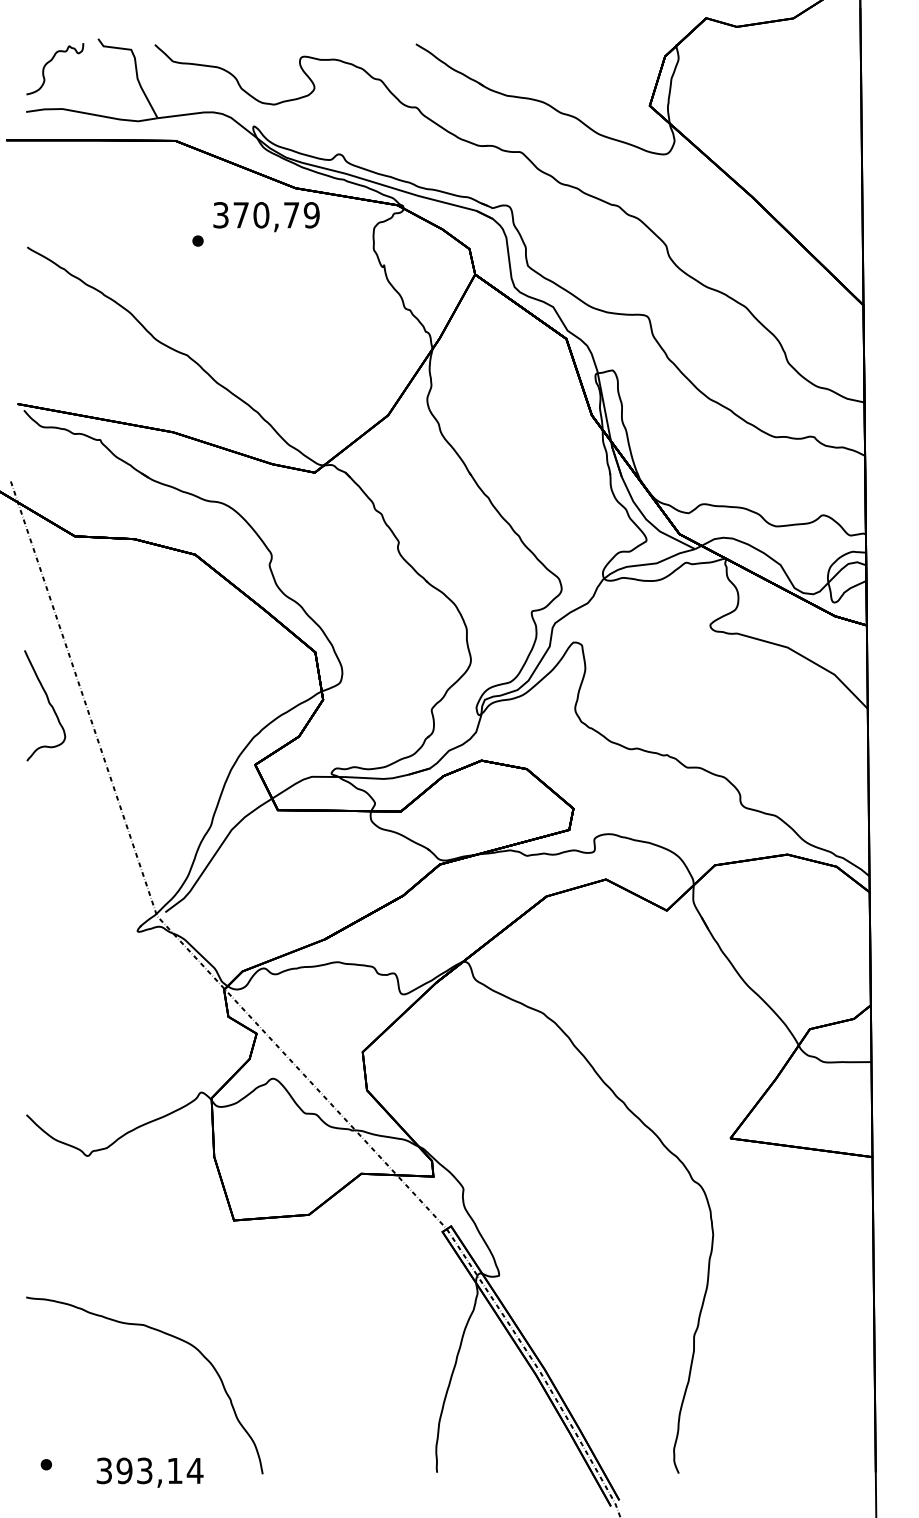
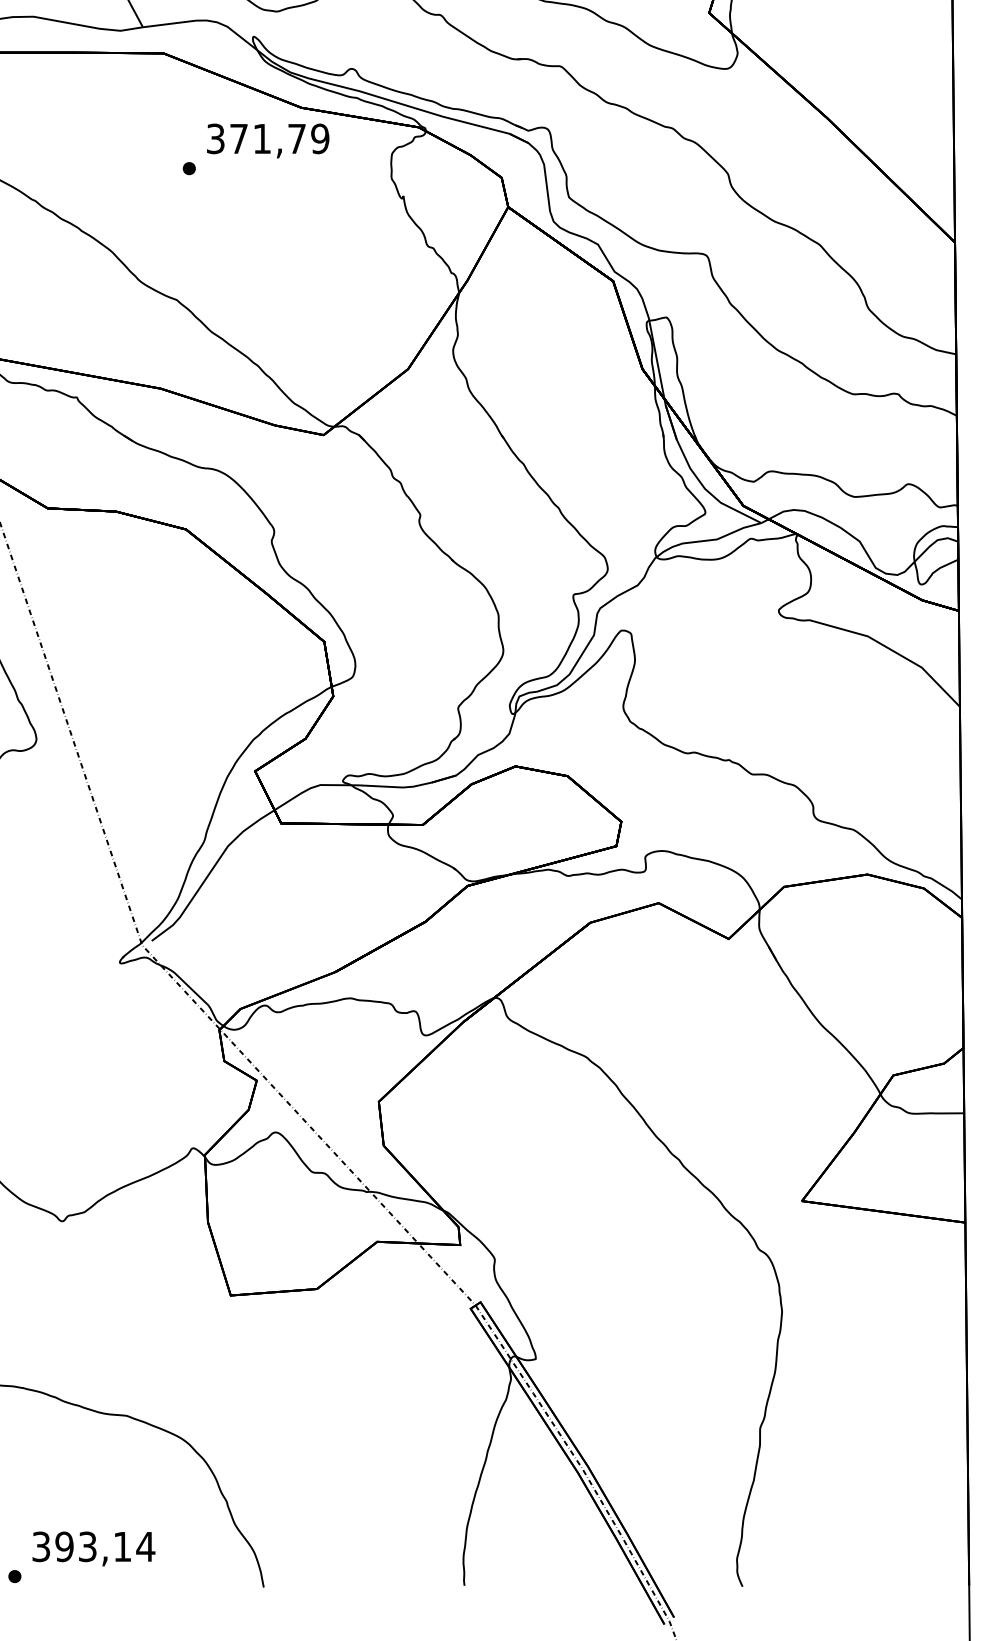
text: (261, 215) -> (262, 139), 370,79 -> 371,79
text: (149, 1472) -> (93, 1548), moved

